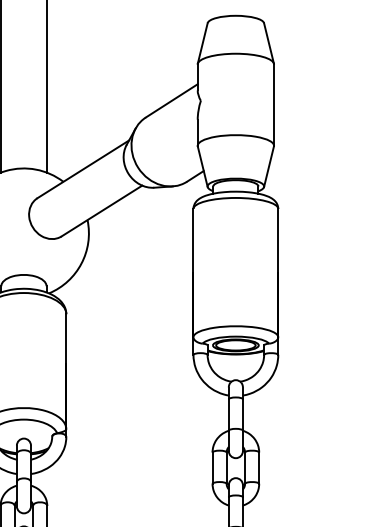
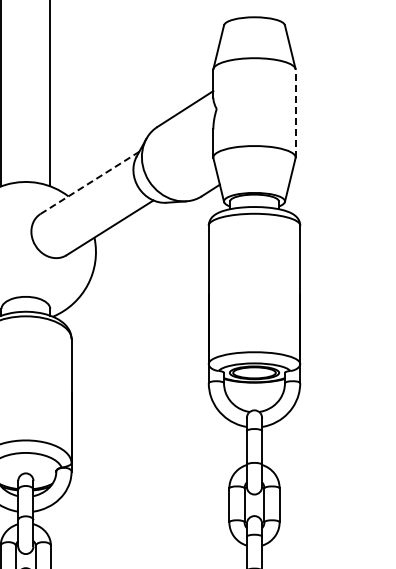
line: (273, 105) -> (295, 113), solid -> dashed
line: (83, 168) -> (90, 182), solid -> dashed

